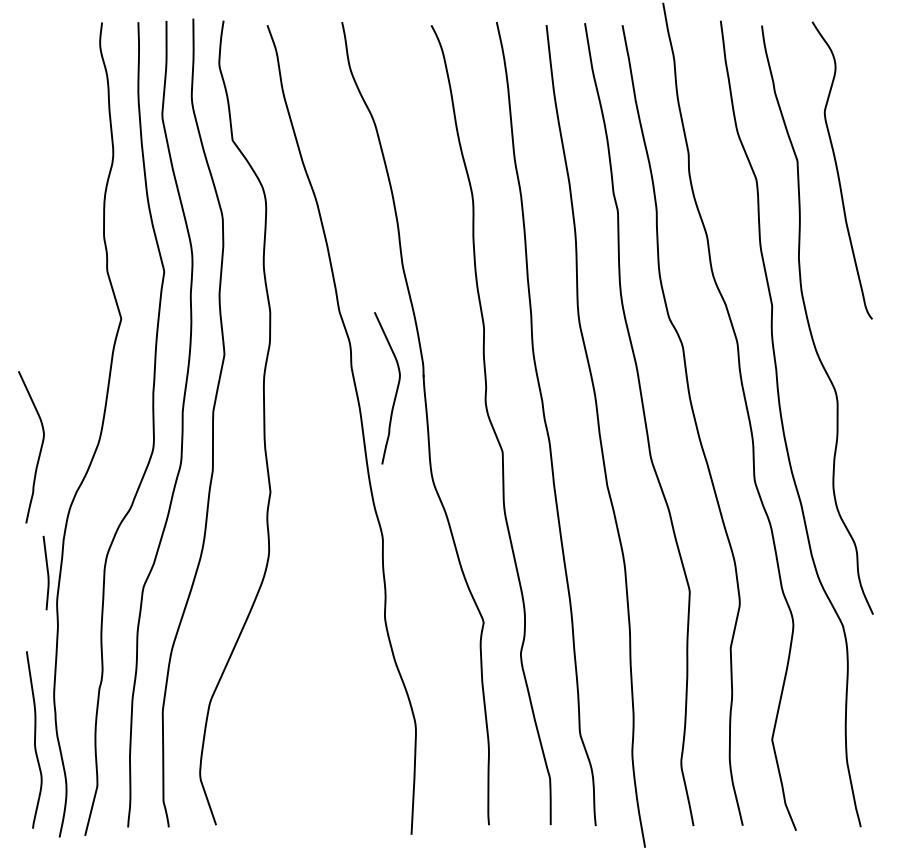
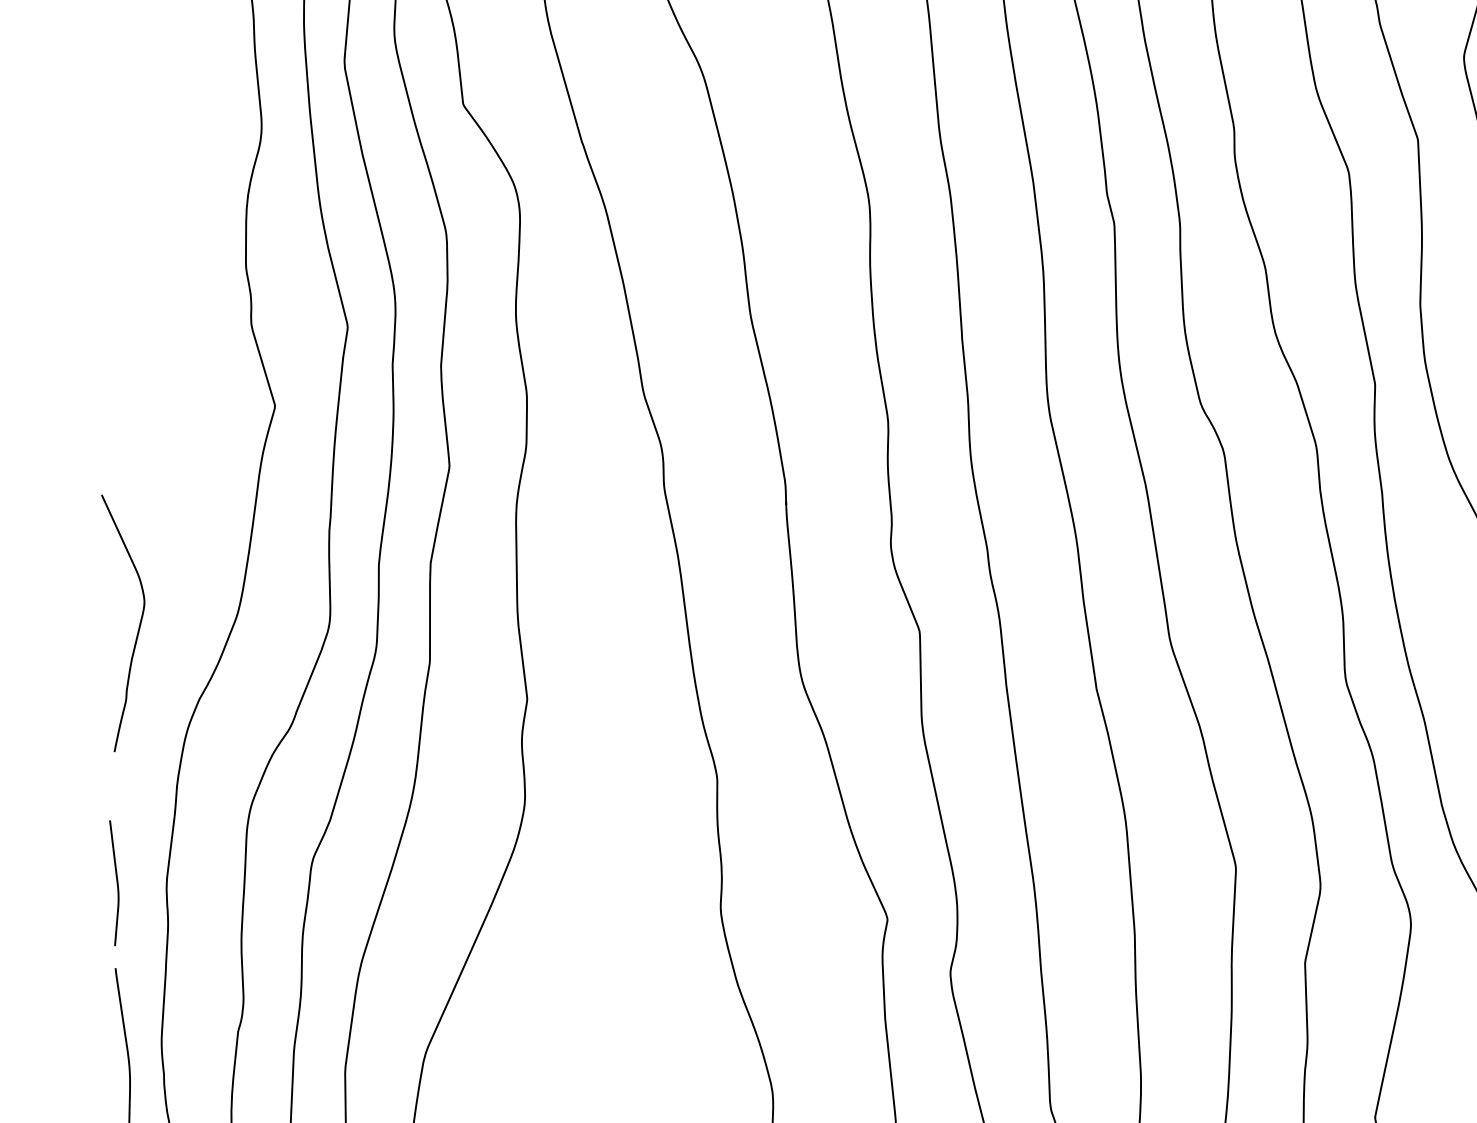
curve: (395, 392) -> (738, 530), removed
curve: (47, 573) -> (116, 883), moved

